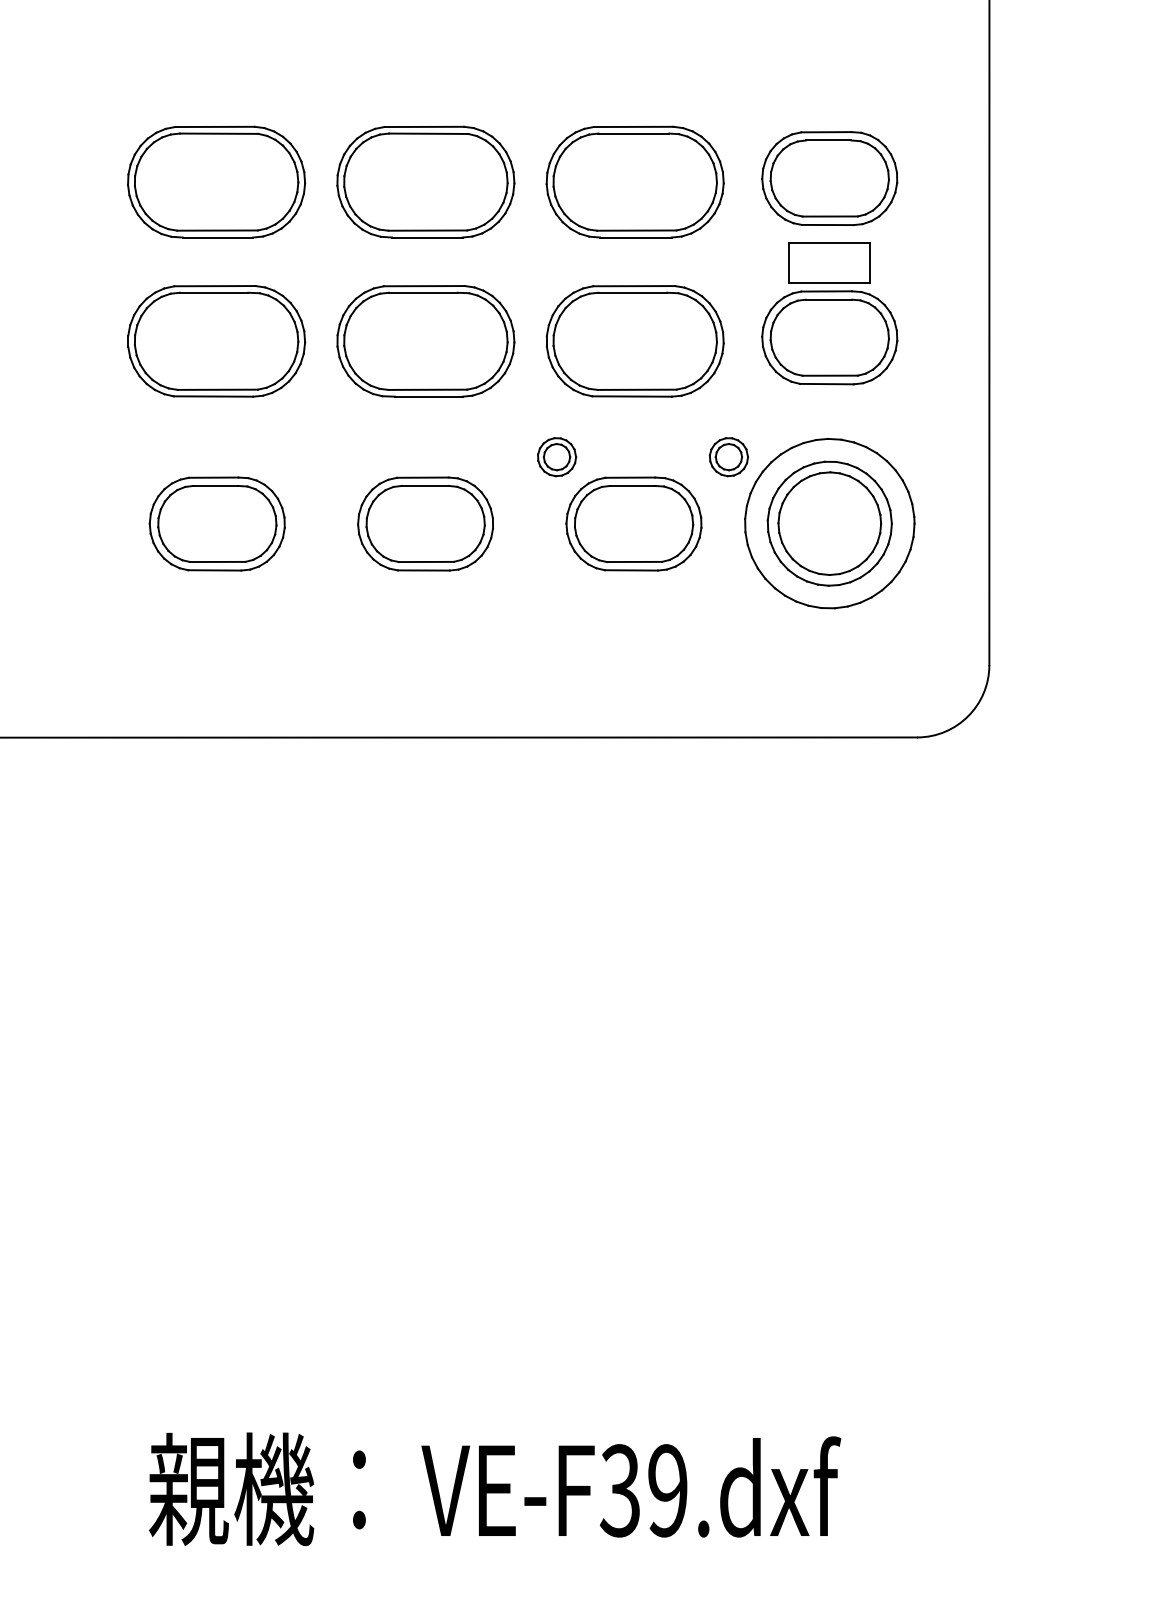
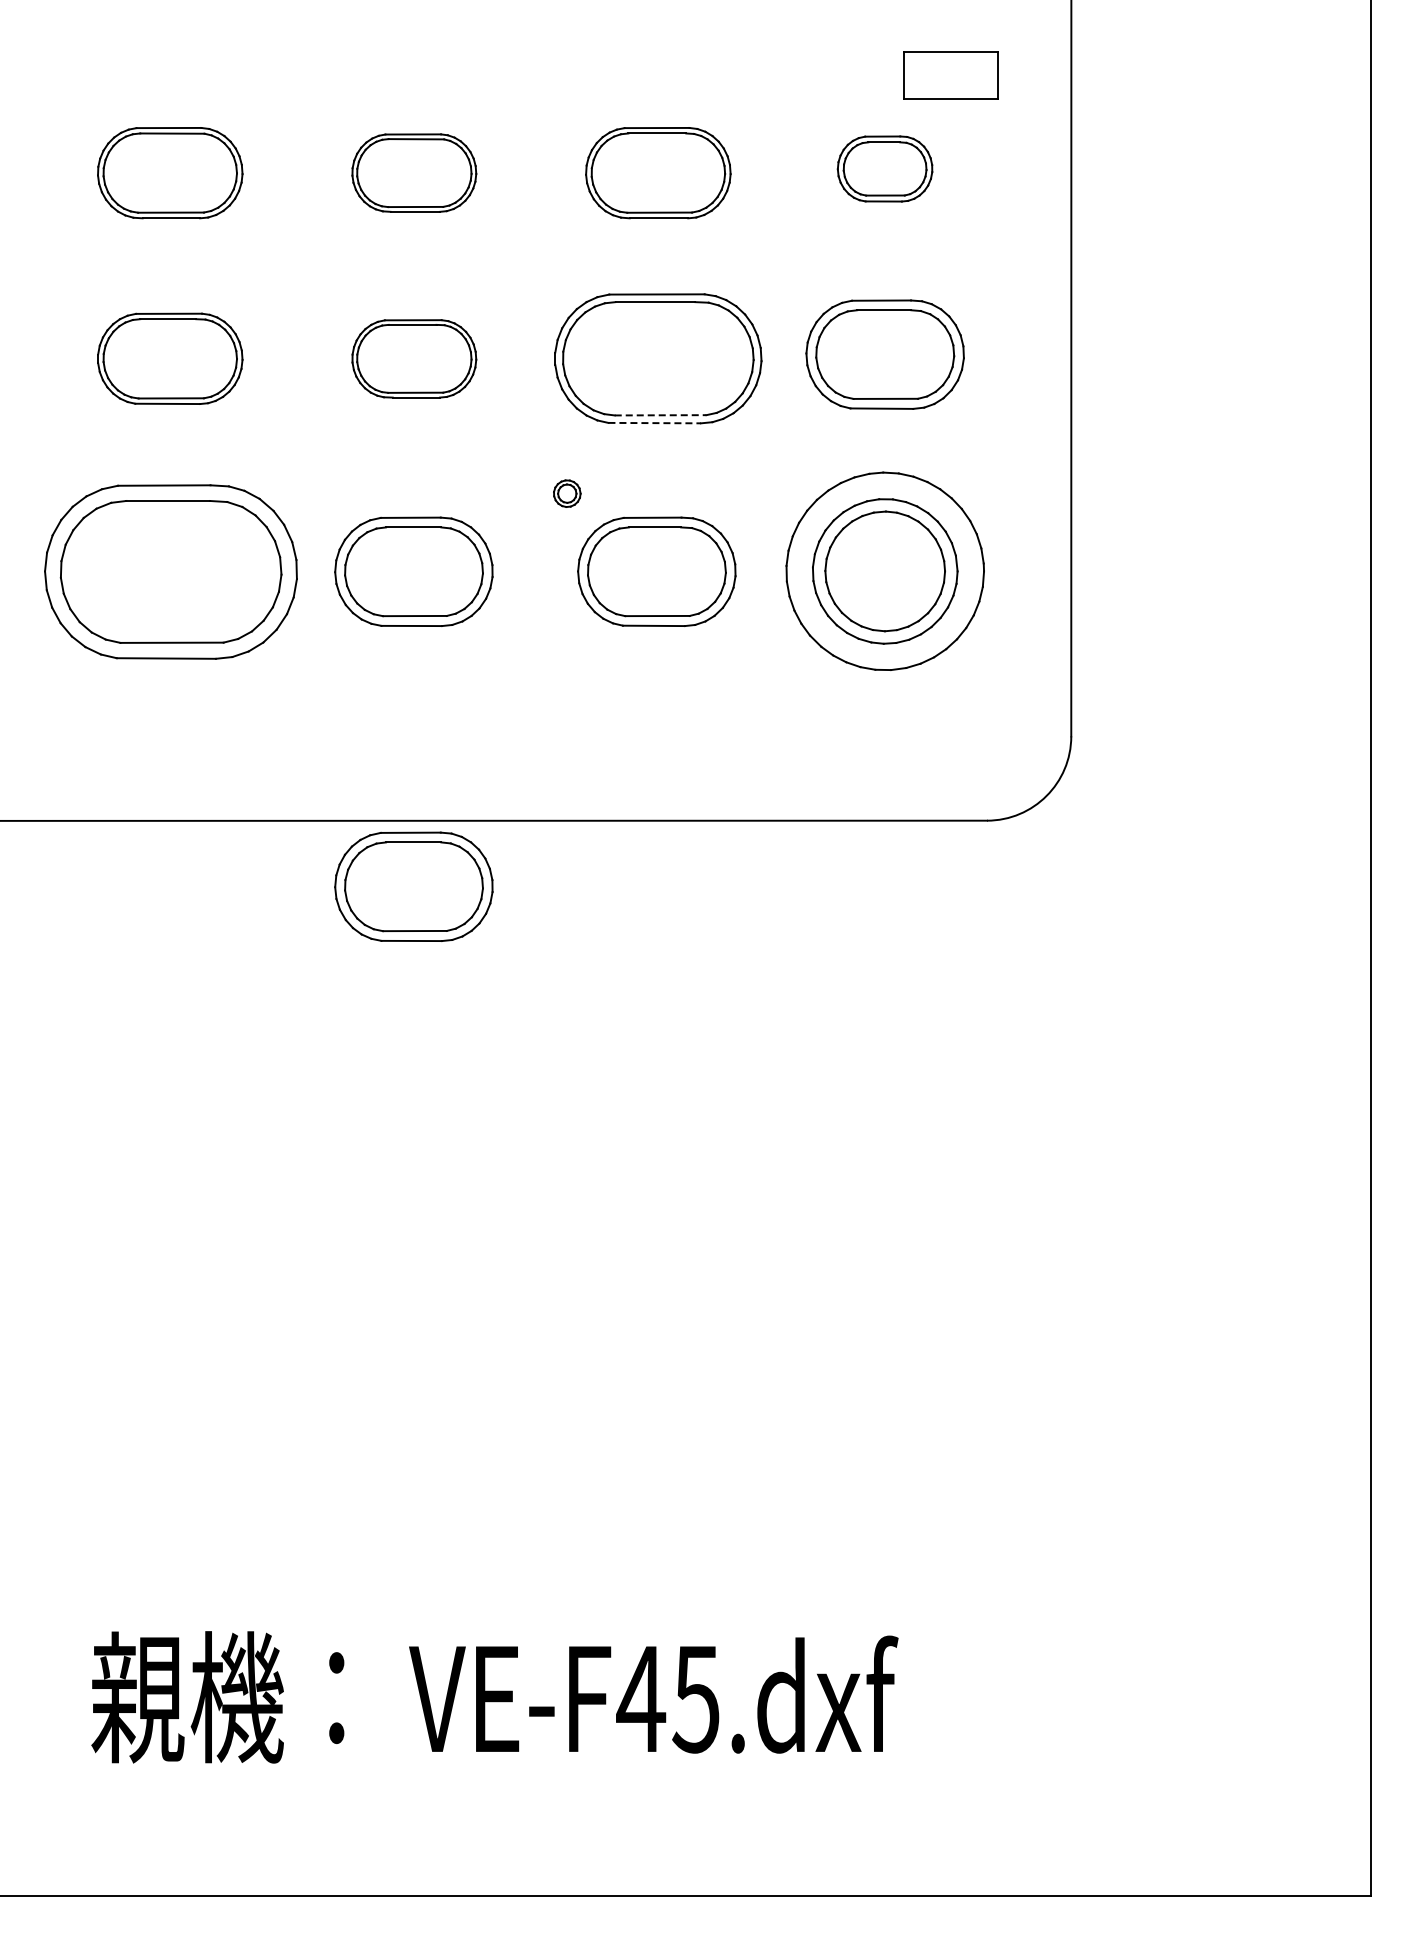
part: (829, 178) -> (884, 168), size x0.6
part: (216, 181) -> (170, 172), size x0.7
part: (426, 181) -> (414, 172), size x0.6
part: (635, 181) -> (658, 172), size x0.7
part: (829, 263) -> (950, 75), moved
part: (216, 341) -> (170, 358), size x0.7
part: (426, 341) -> (414, 358), size x0.6
line: (637, 389) -> (660, 415), solid -> dashed
line: (632, 396) -> (655, 423), solid -> dashed
part: (557, 456) -> (567, 493), size x0.6
part: (728, 456) -> (767, 493), removed
part: (216, 523) -> (170, 571), size x1.6
part: (425, 793) -> (413, 886), added
text: (643, 1490) -> (667, 1698), VE-F39.dxf -> VE-F45.dxf

